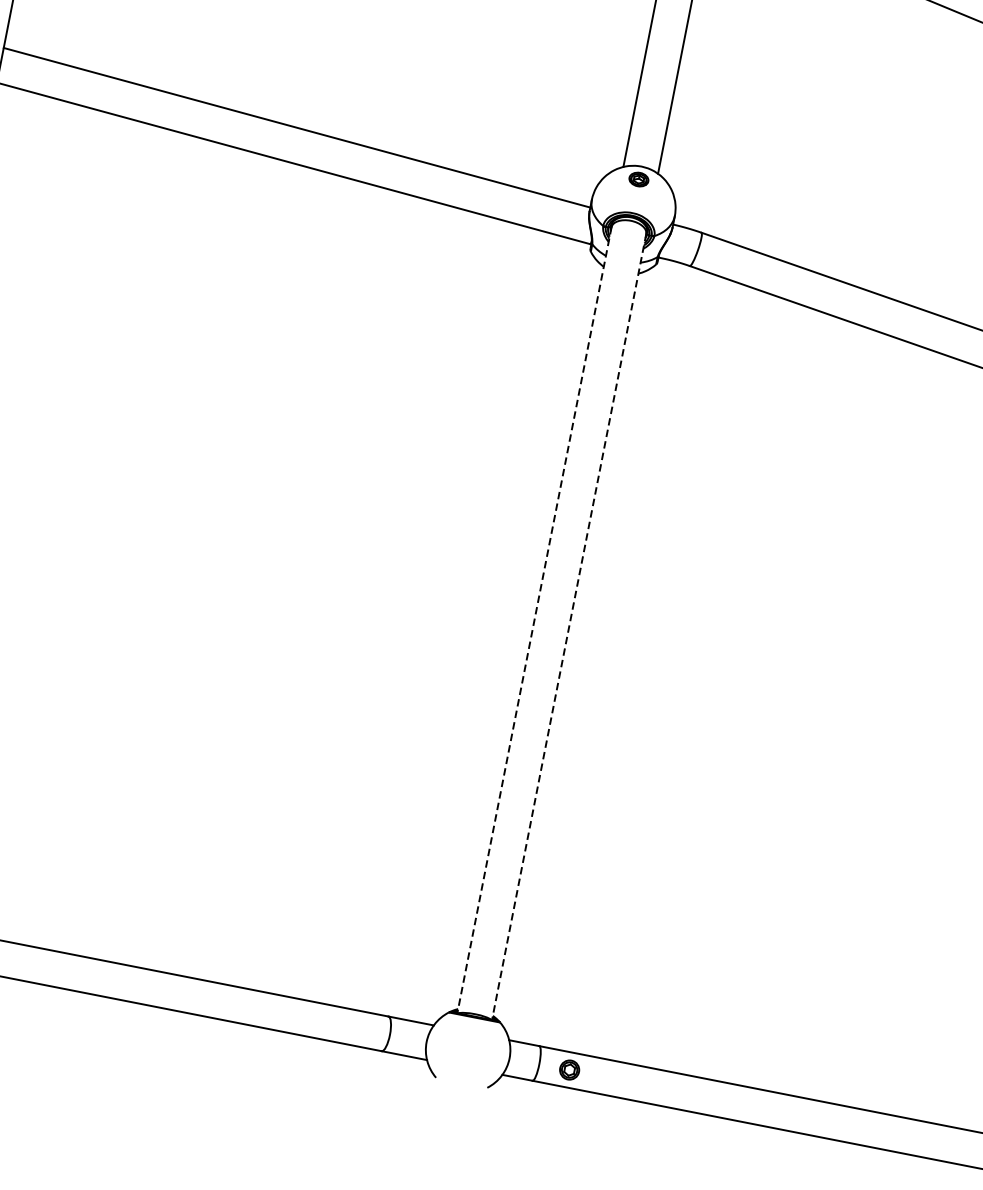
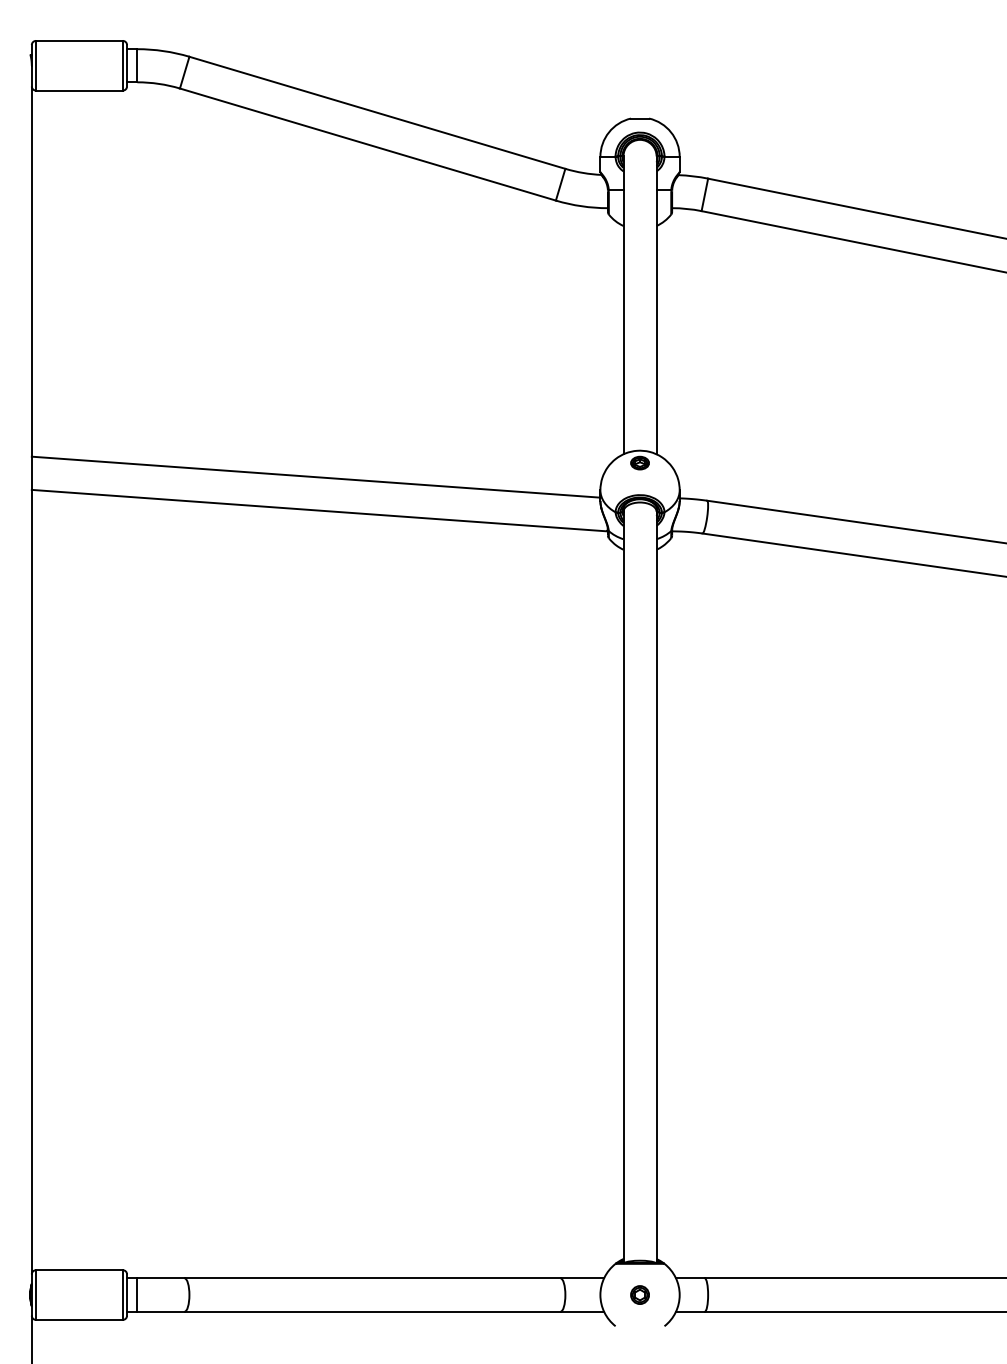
line: (534, 620) -> (623, 887), dashed -> solid
line: (569, 627) -> (656, 887), dashed -> solid
part: (569, 1069) -> (639, 1294), moved

